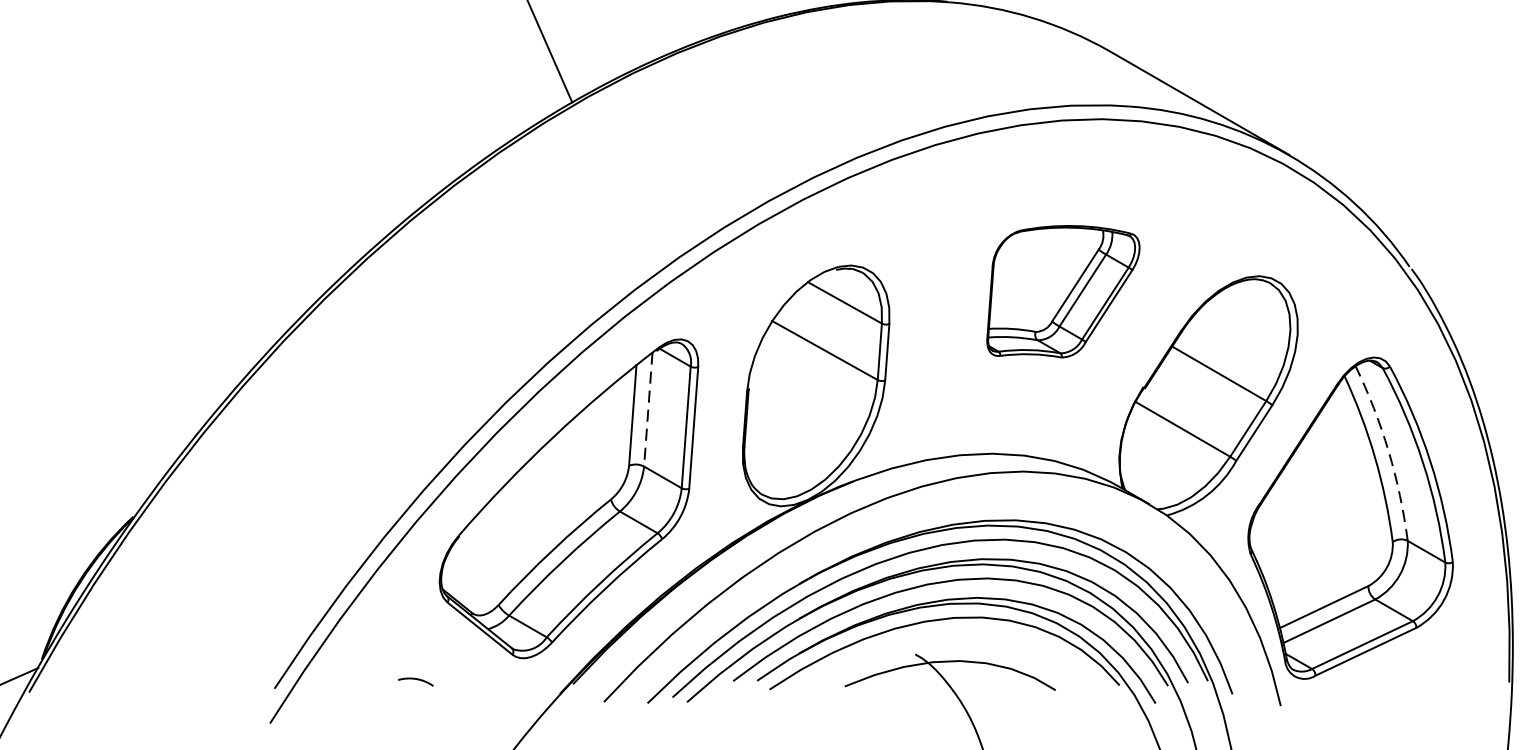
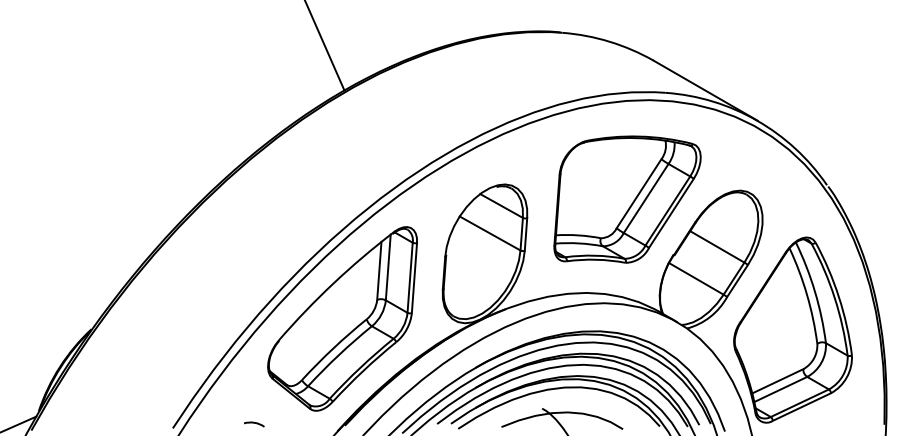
part: (1063, 291) -> (627, 199), size x1.67
line: (648, 409) -> (388, 267), dashed -> solid
arc: (1387, 451) -> (814, 291), dashed -> solid

